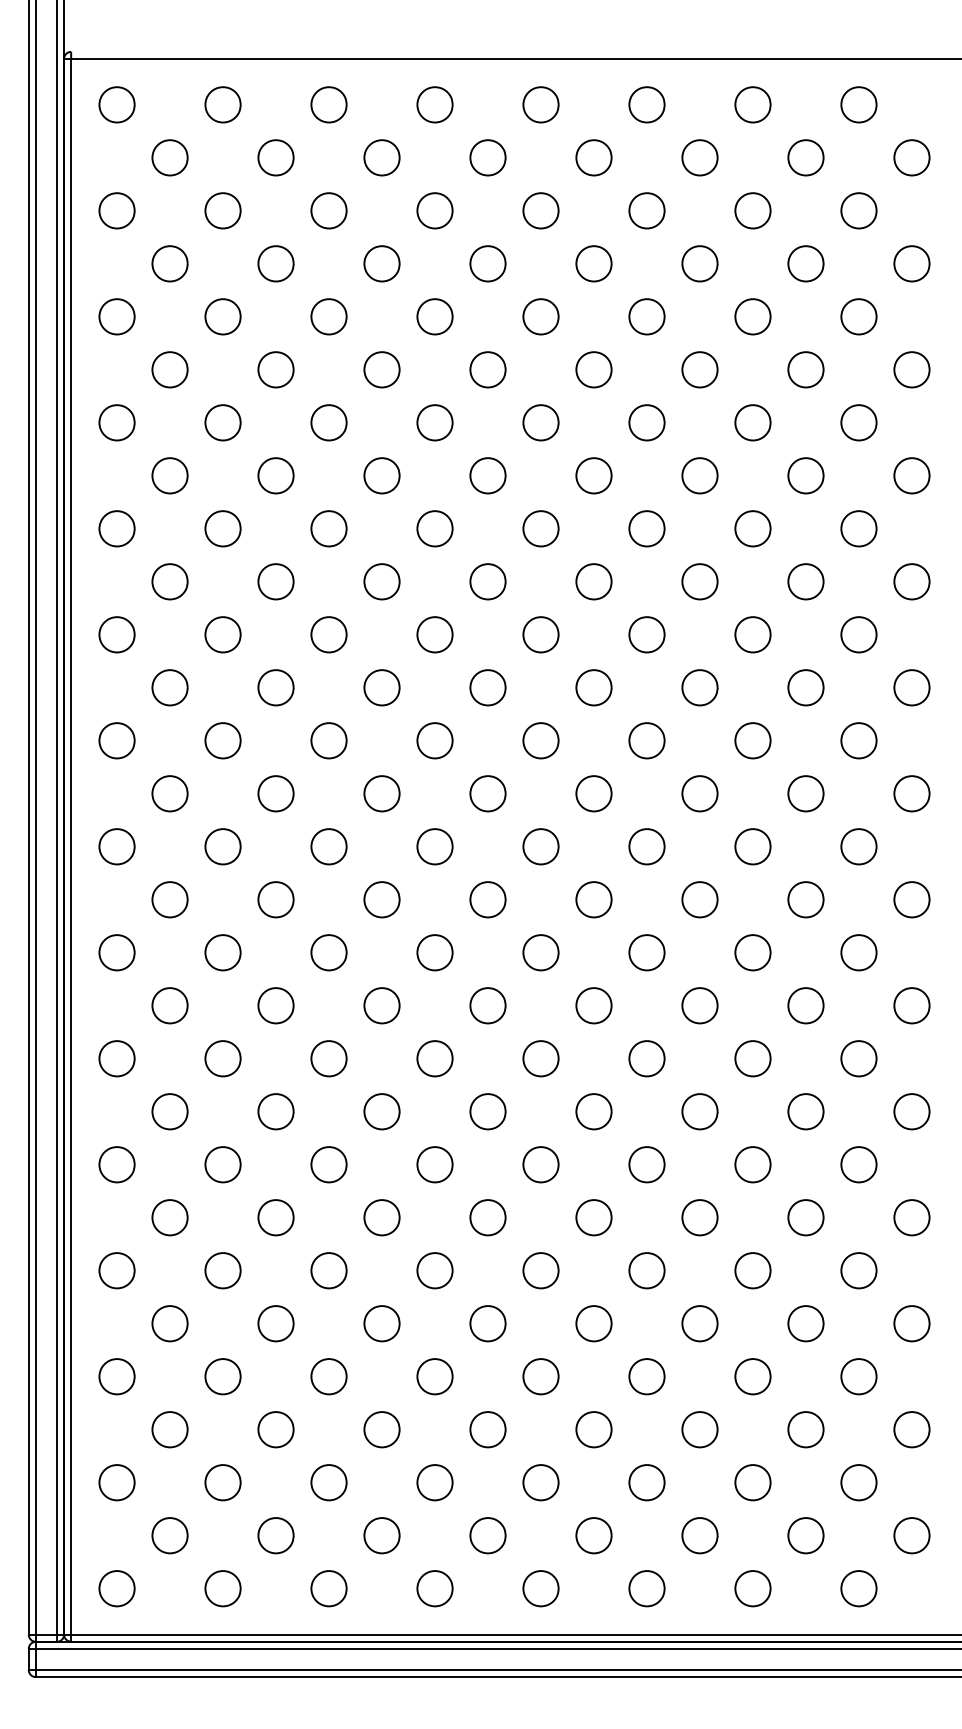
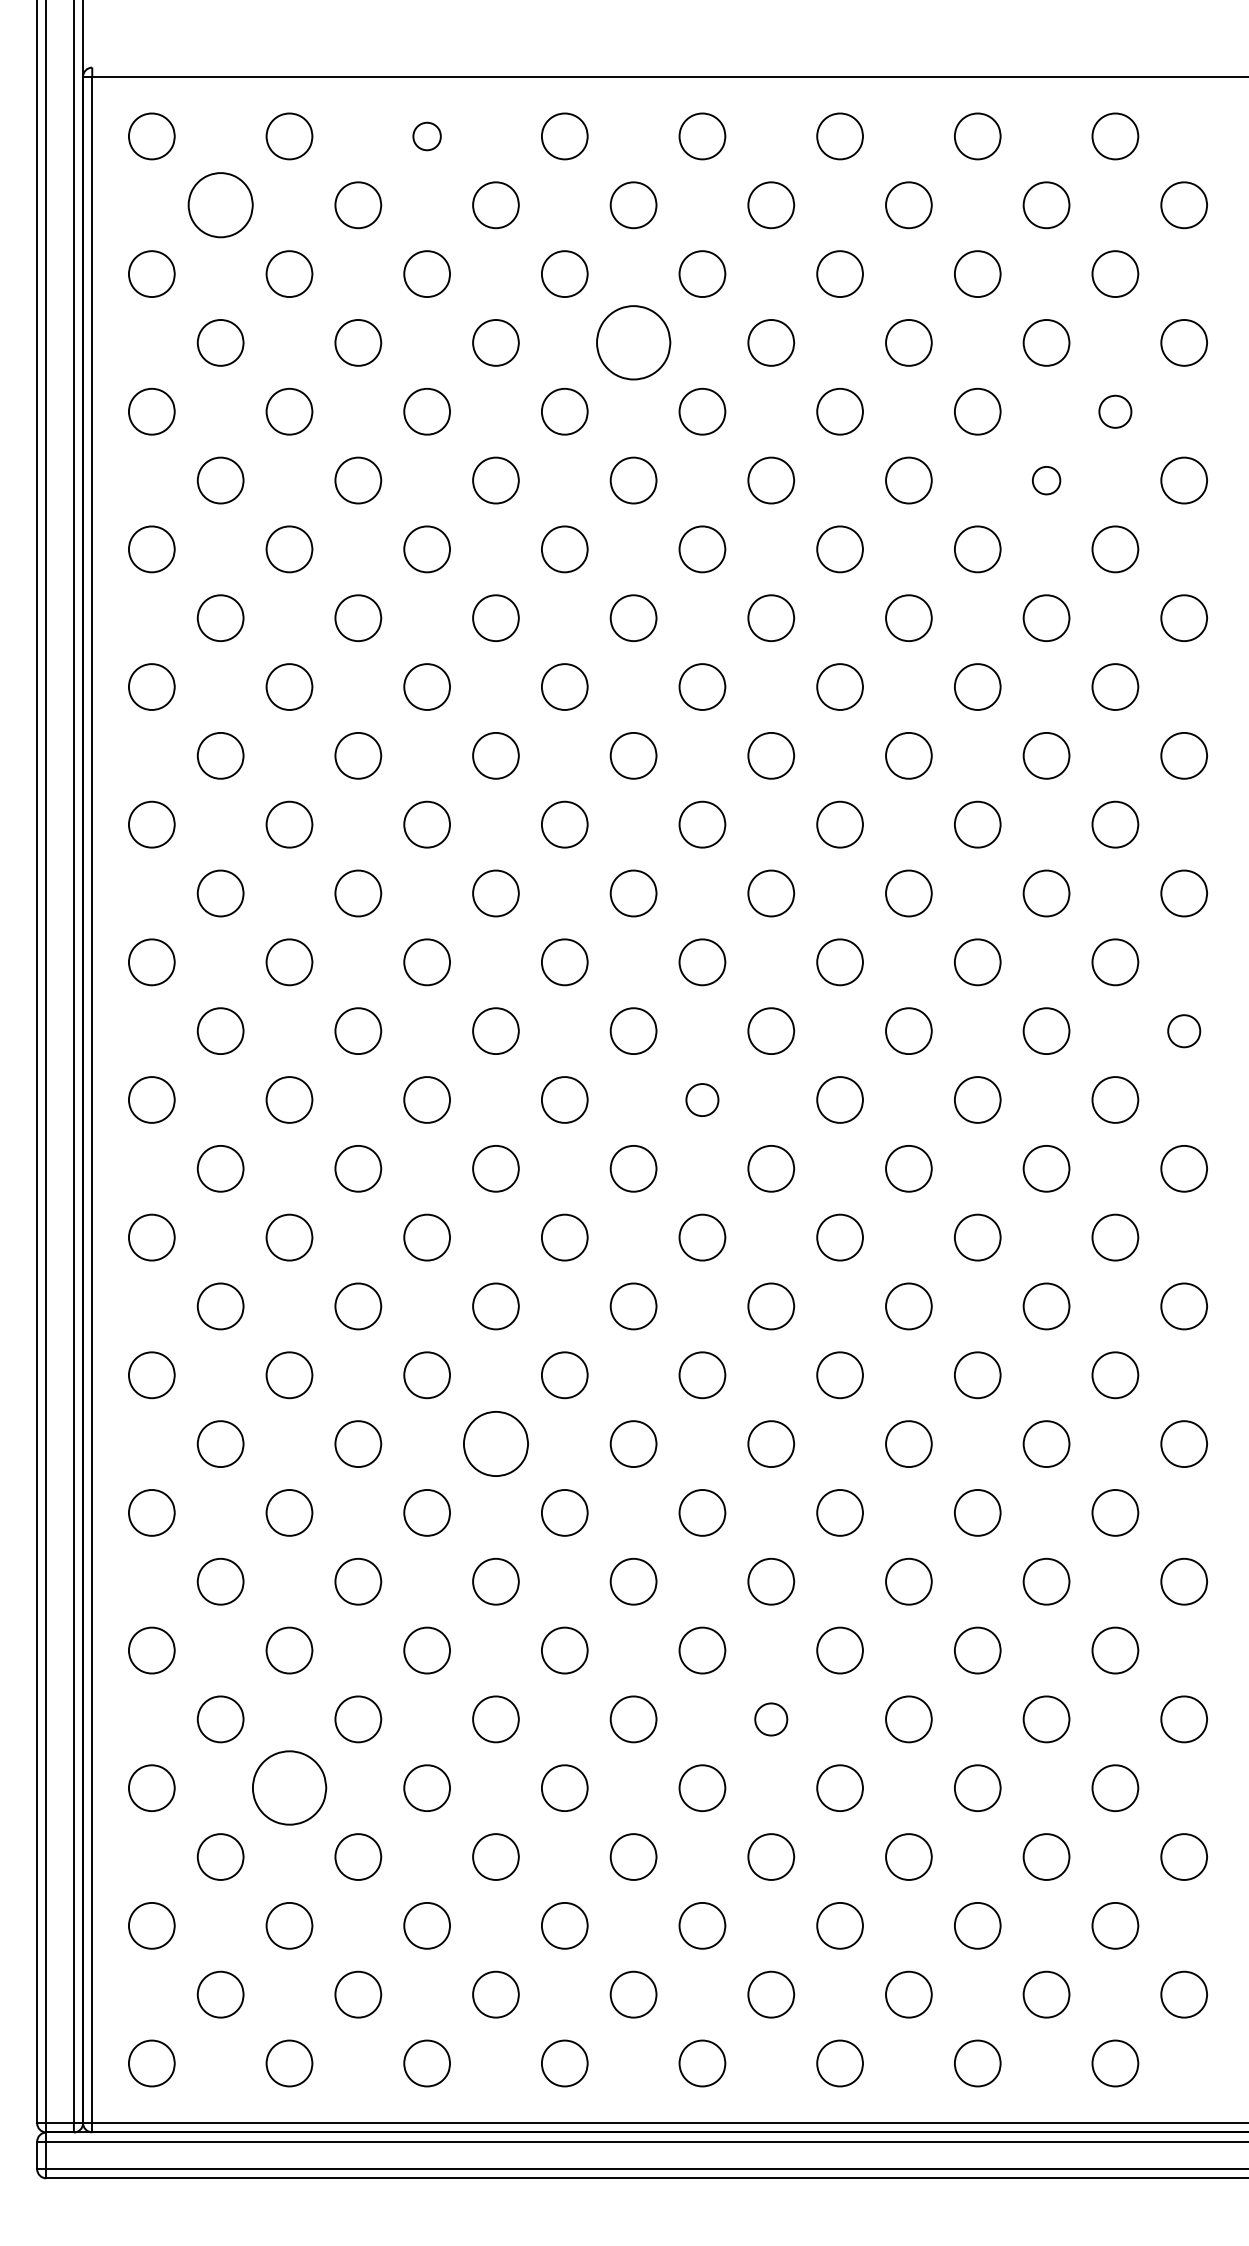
part: (328, 104) -> (426, 135), size x0.6
part: (169, 157) -> (219, 204), size x1.4
part: (487, 263) -> (632, 342), size x1.6
part: (858, 316) -> (1114, 411), size x0.7
part: (805, 369) -> (1045, 480), size x0.6
part: (911, 793) -> (1183, 1030), size x0.7
part: (540, 846) -> (701, 1099), size x0.7
part: (381, 1111) -> (495, 1443), size x1.4
part: (593, 1323) -> (770, 1719), size x0.7
part: (222, 1376) -> (288, 1787), size x1.6

